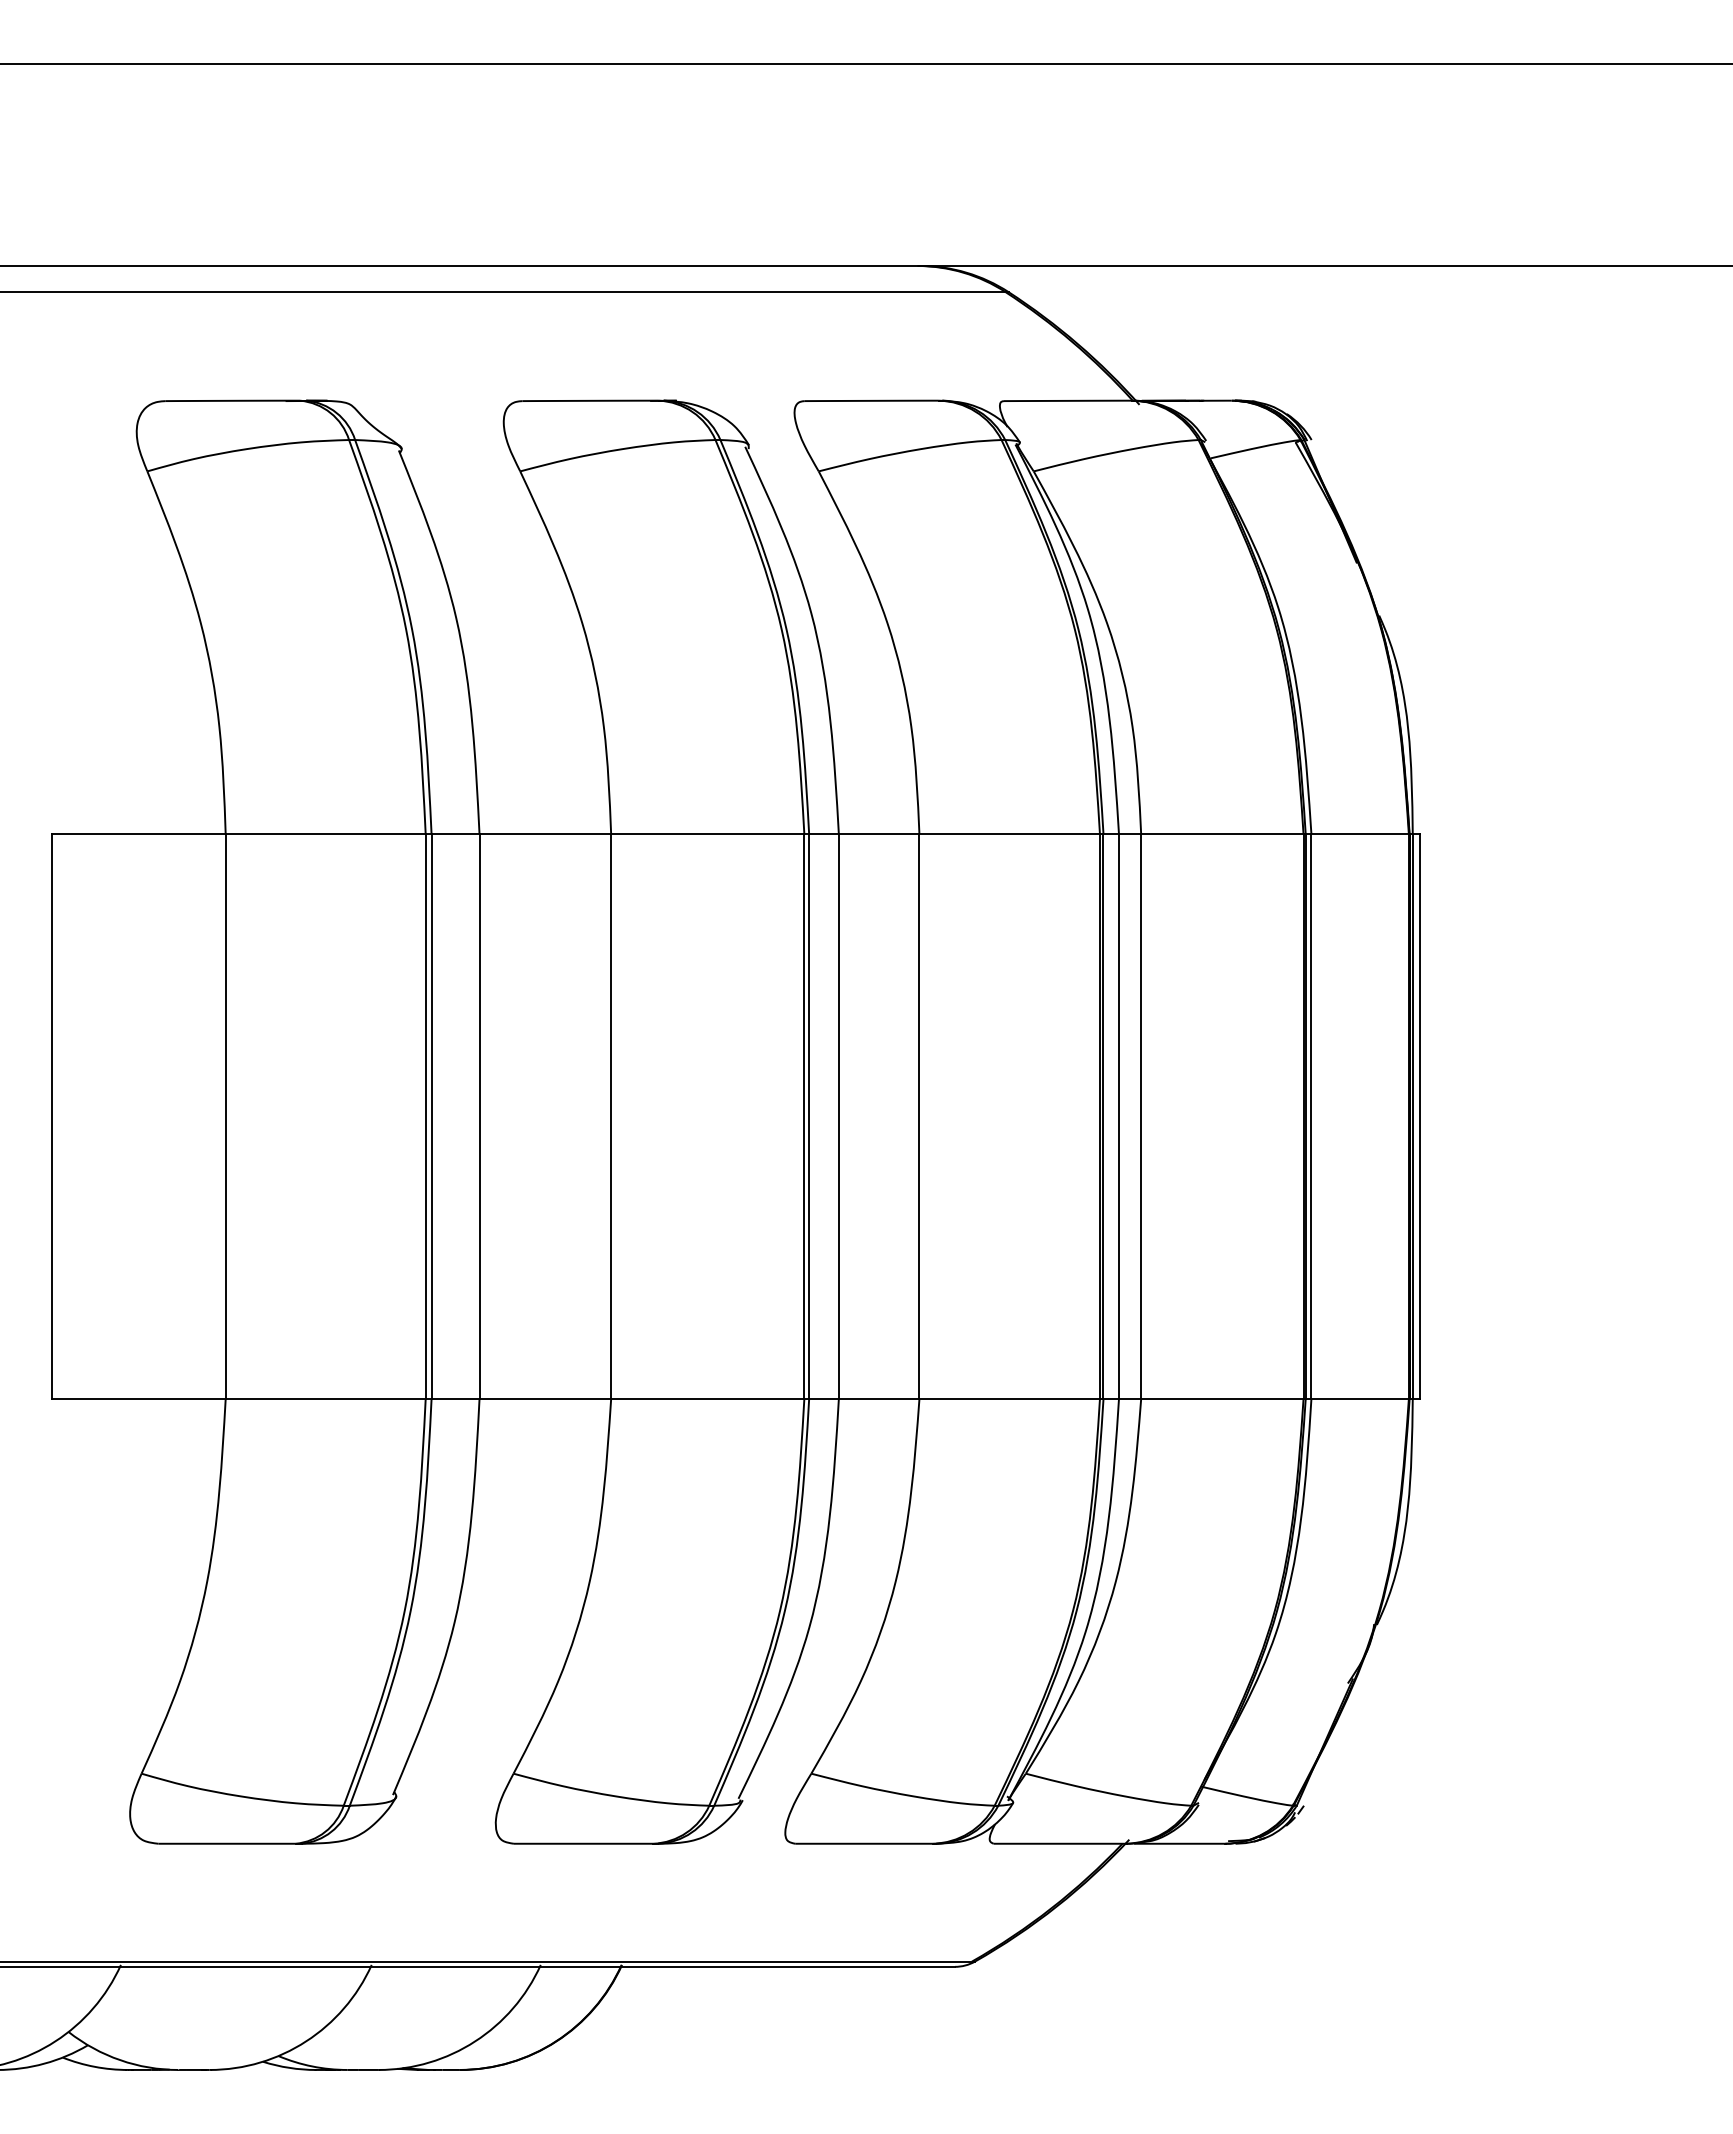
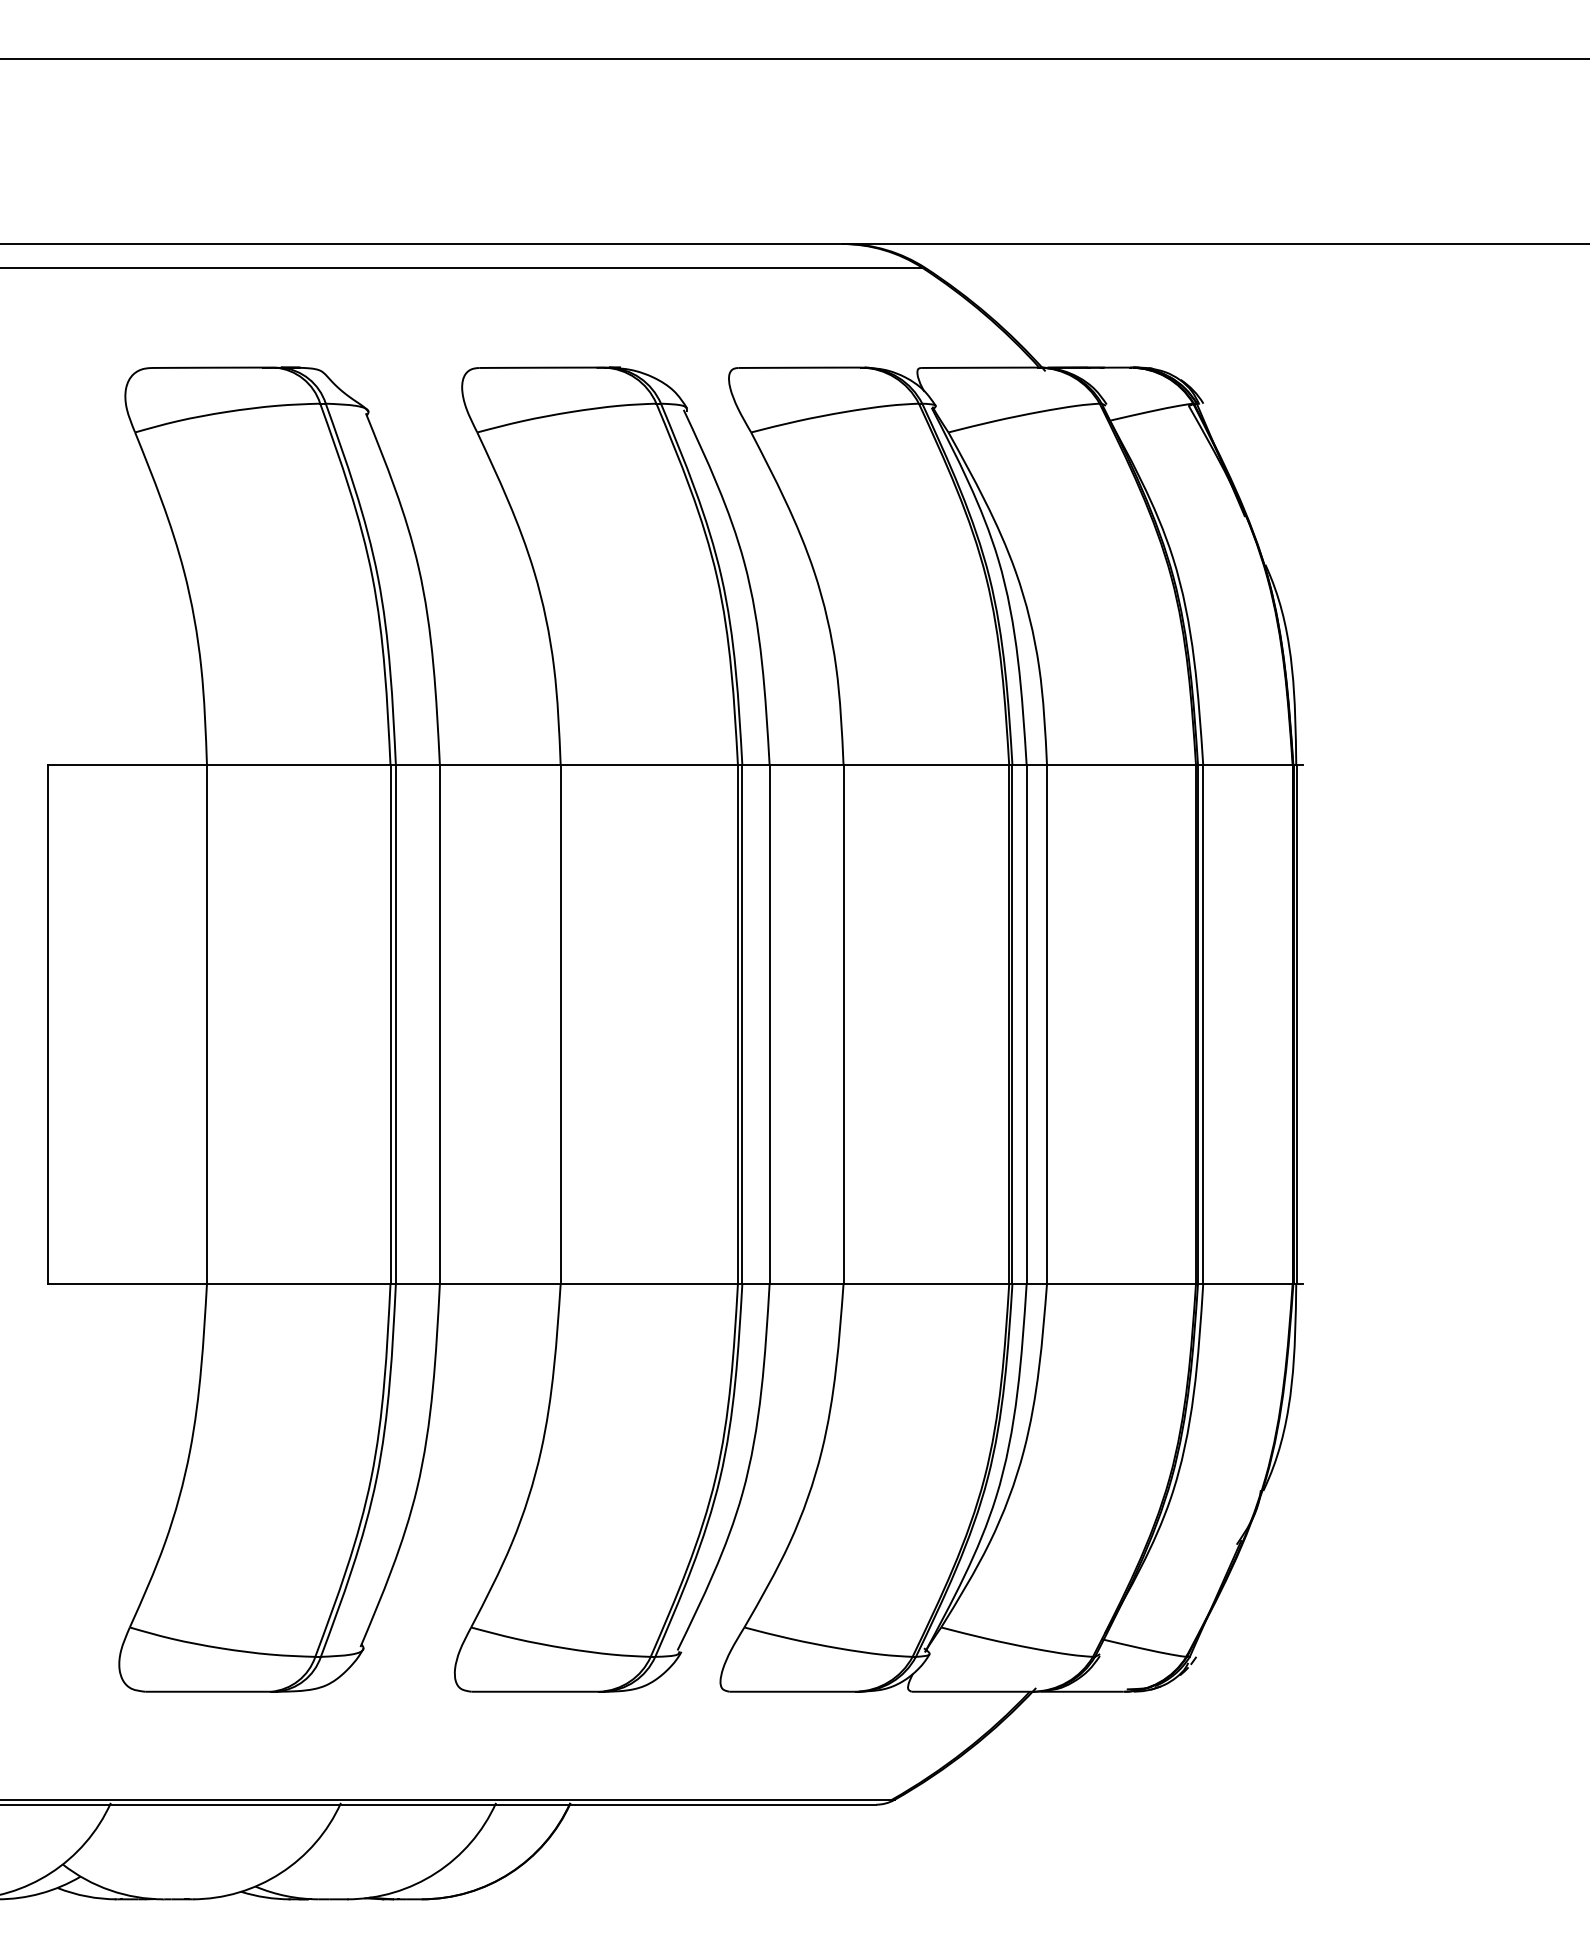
line: (1420, 1116) -> (1303, 1024), removed

